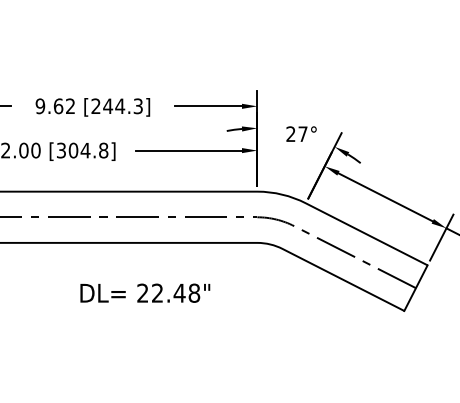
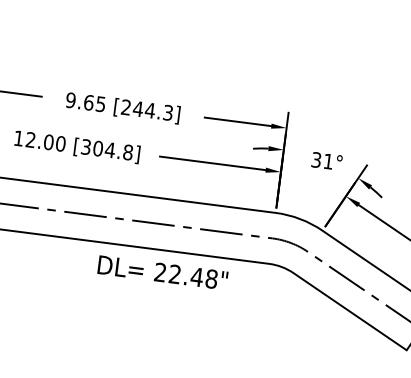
text: (70, 106) -> (100, 104), 9.62 -> 9.65
text: (296, 134) -> (321, 161), 27° -> 31°
text: (145, 292) -> (163, 272), moved

